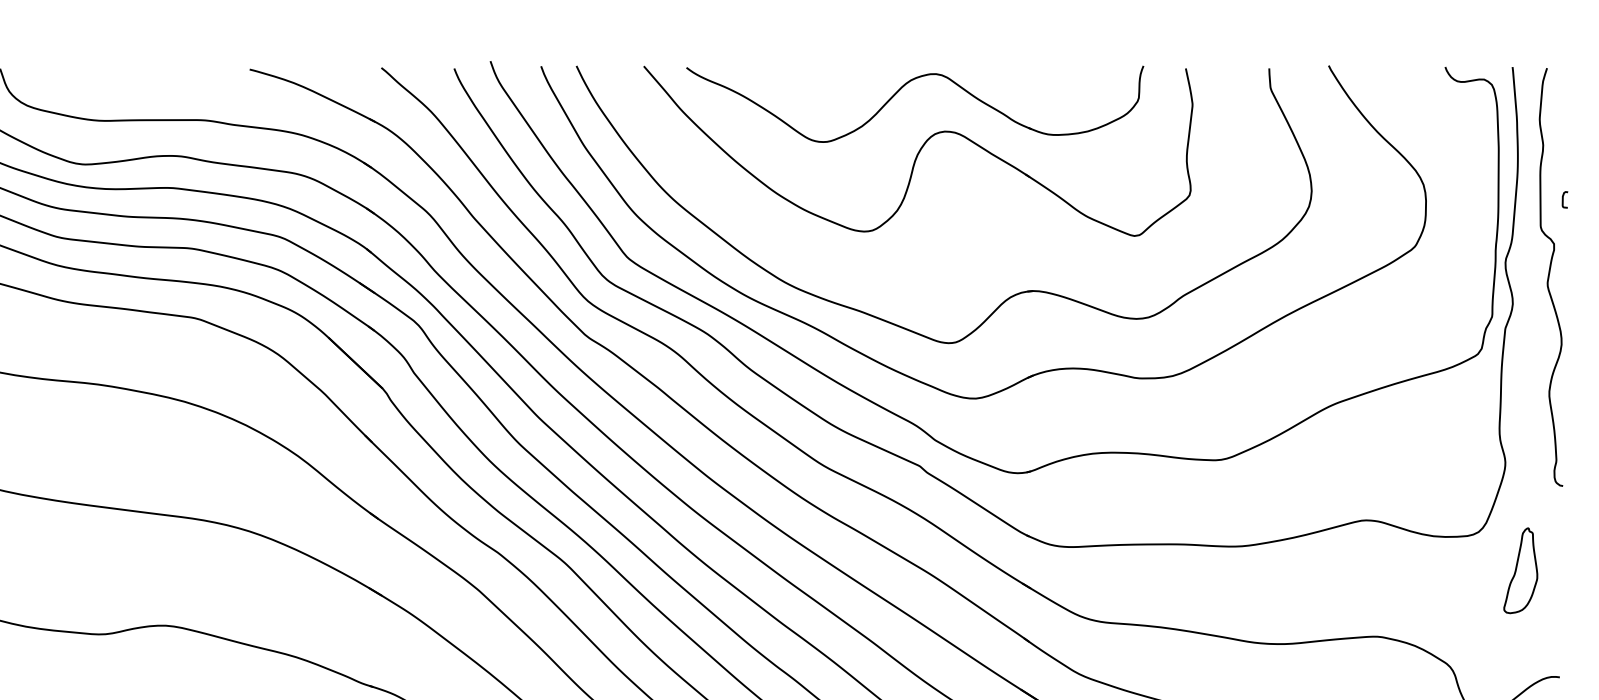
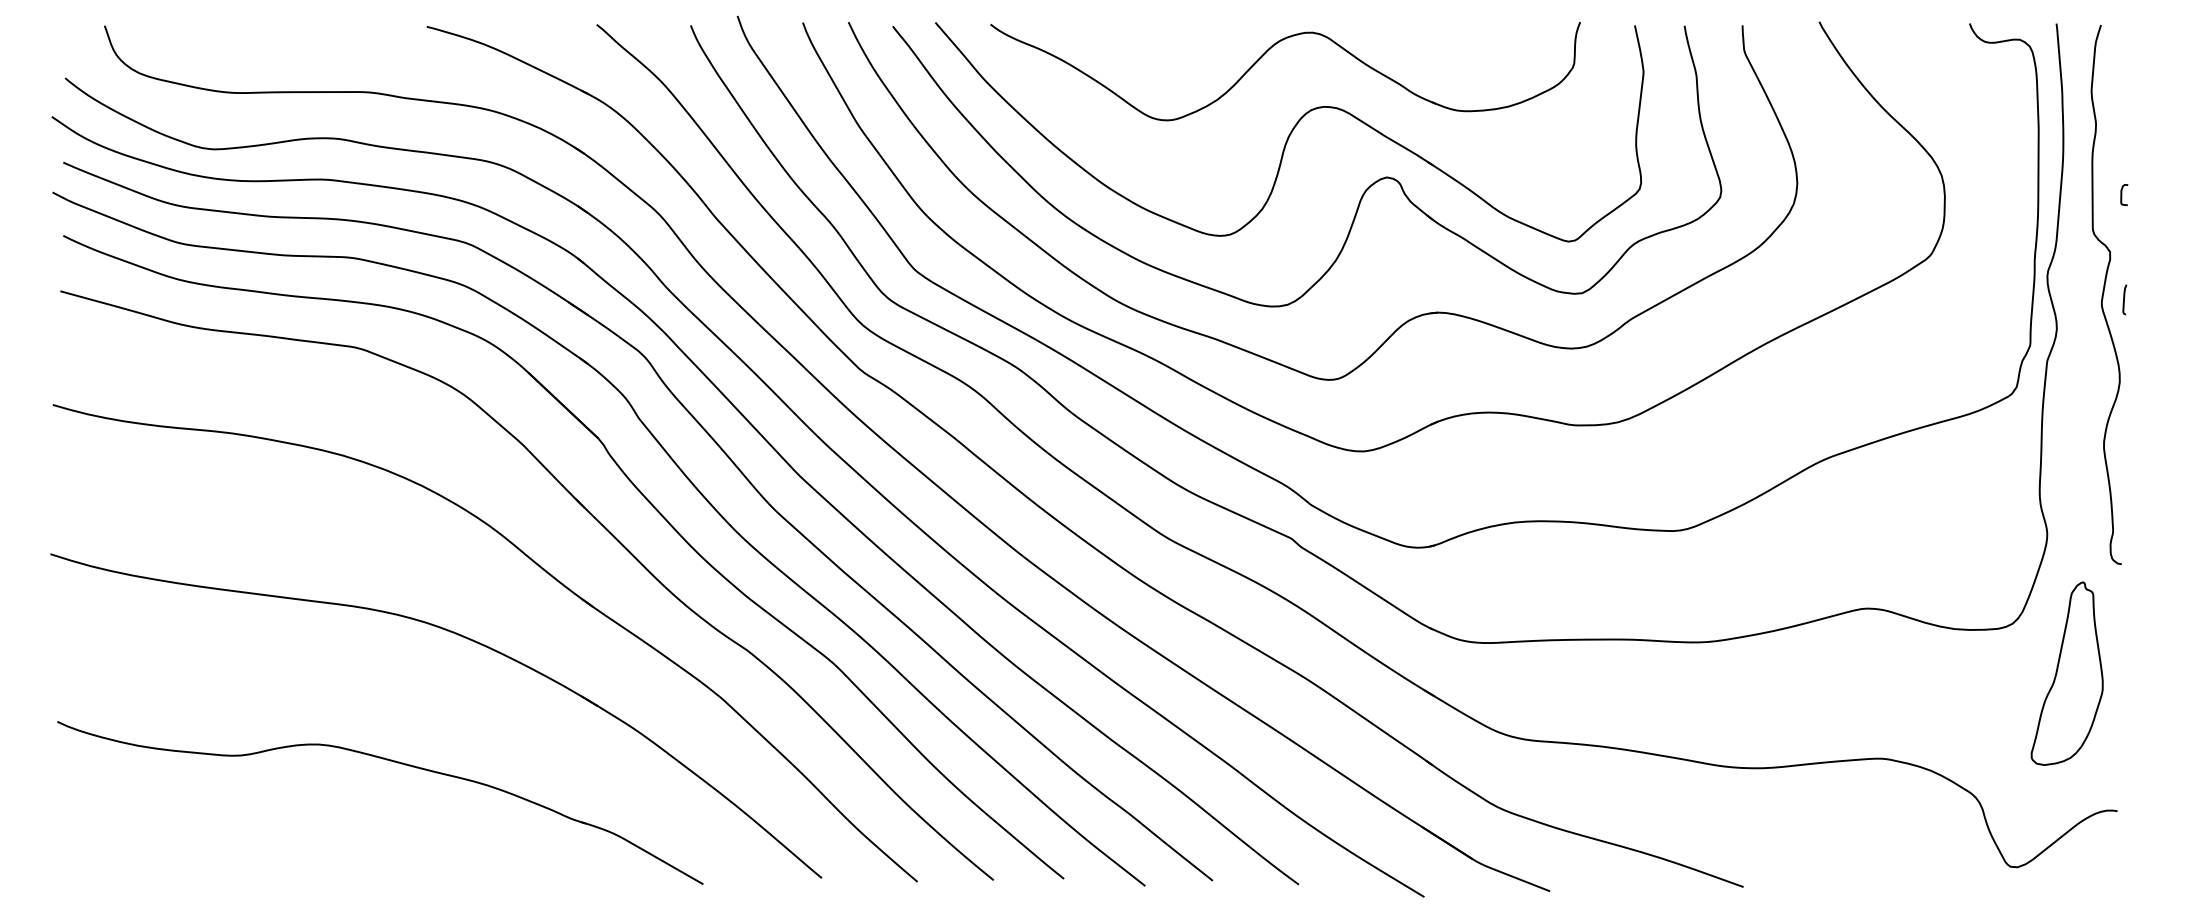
part: (974, 199) -> (1362, 194), added
curve: (1565, 280) -> (2124, 299), added
part: (1520, 570) -> (2066, 673), size x1.67

